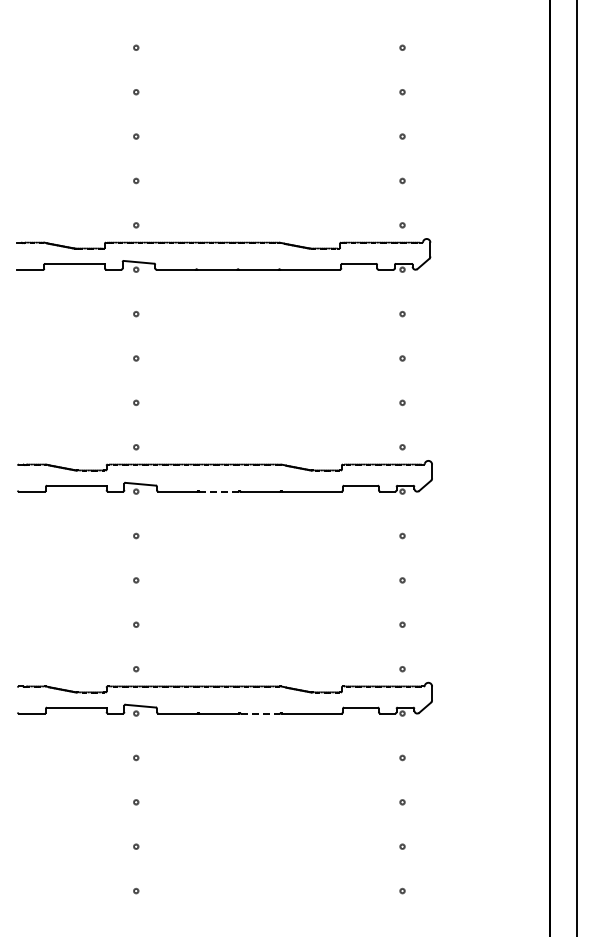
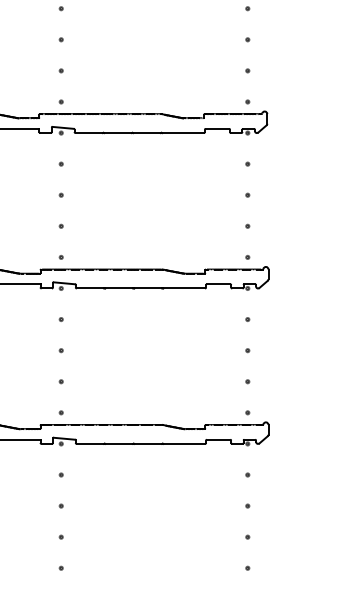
line: (219, 491) -> (119, 288), dashed -> solid
line: (260, 713) -> (148, 443), dashed -> solid

